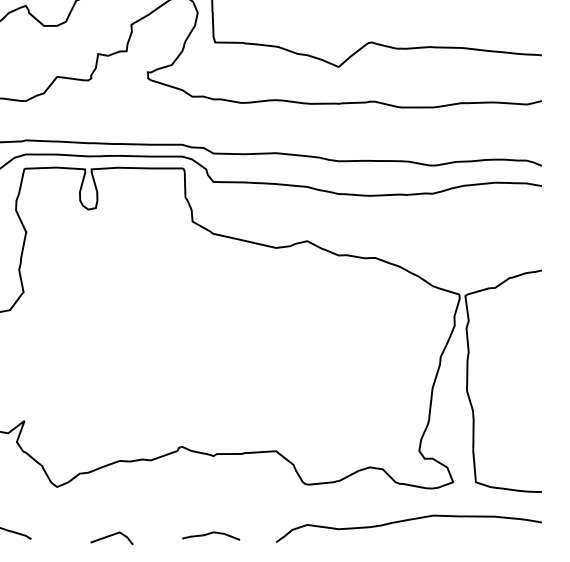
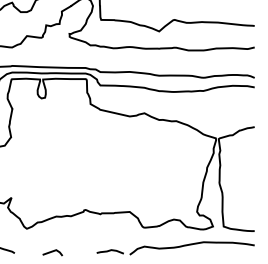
curve: (209, 535) -> (109, 251), moved

